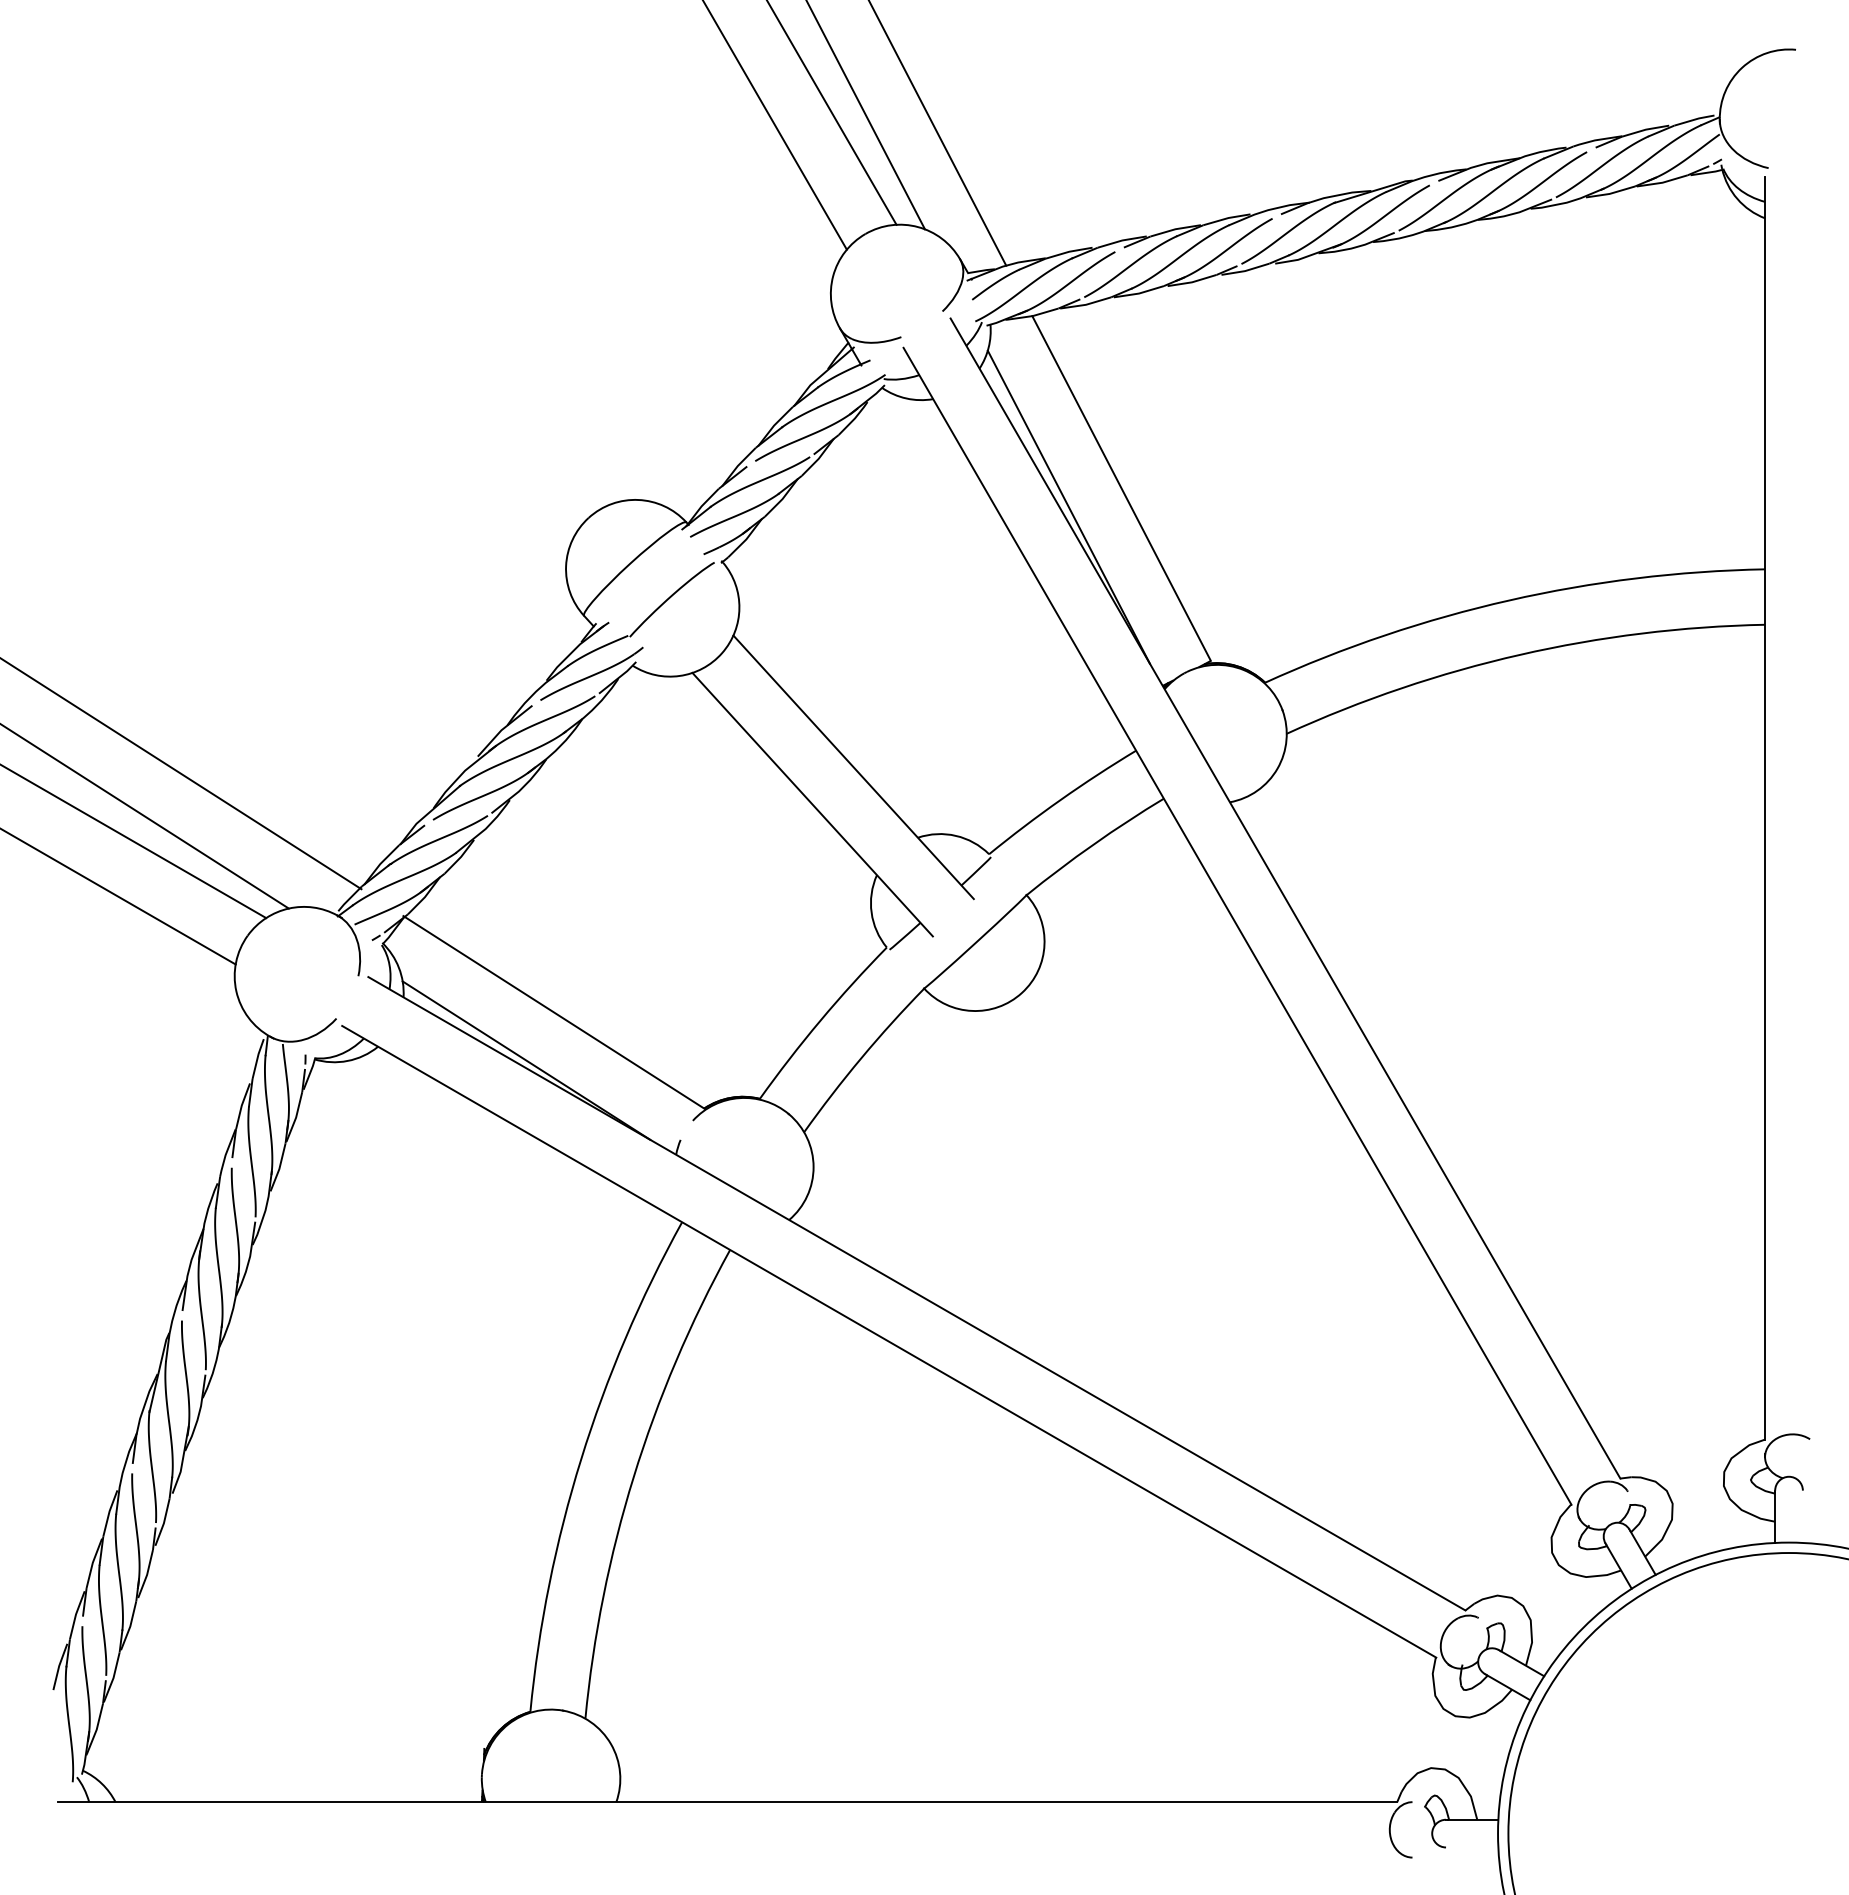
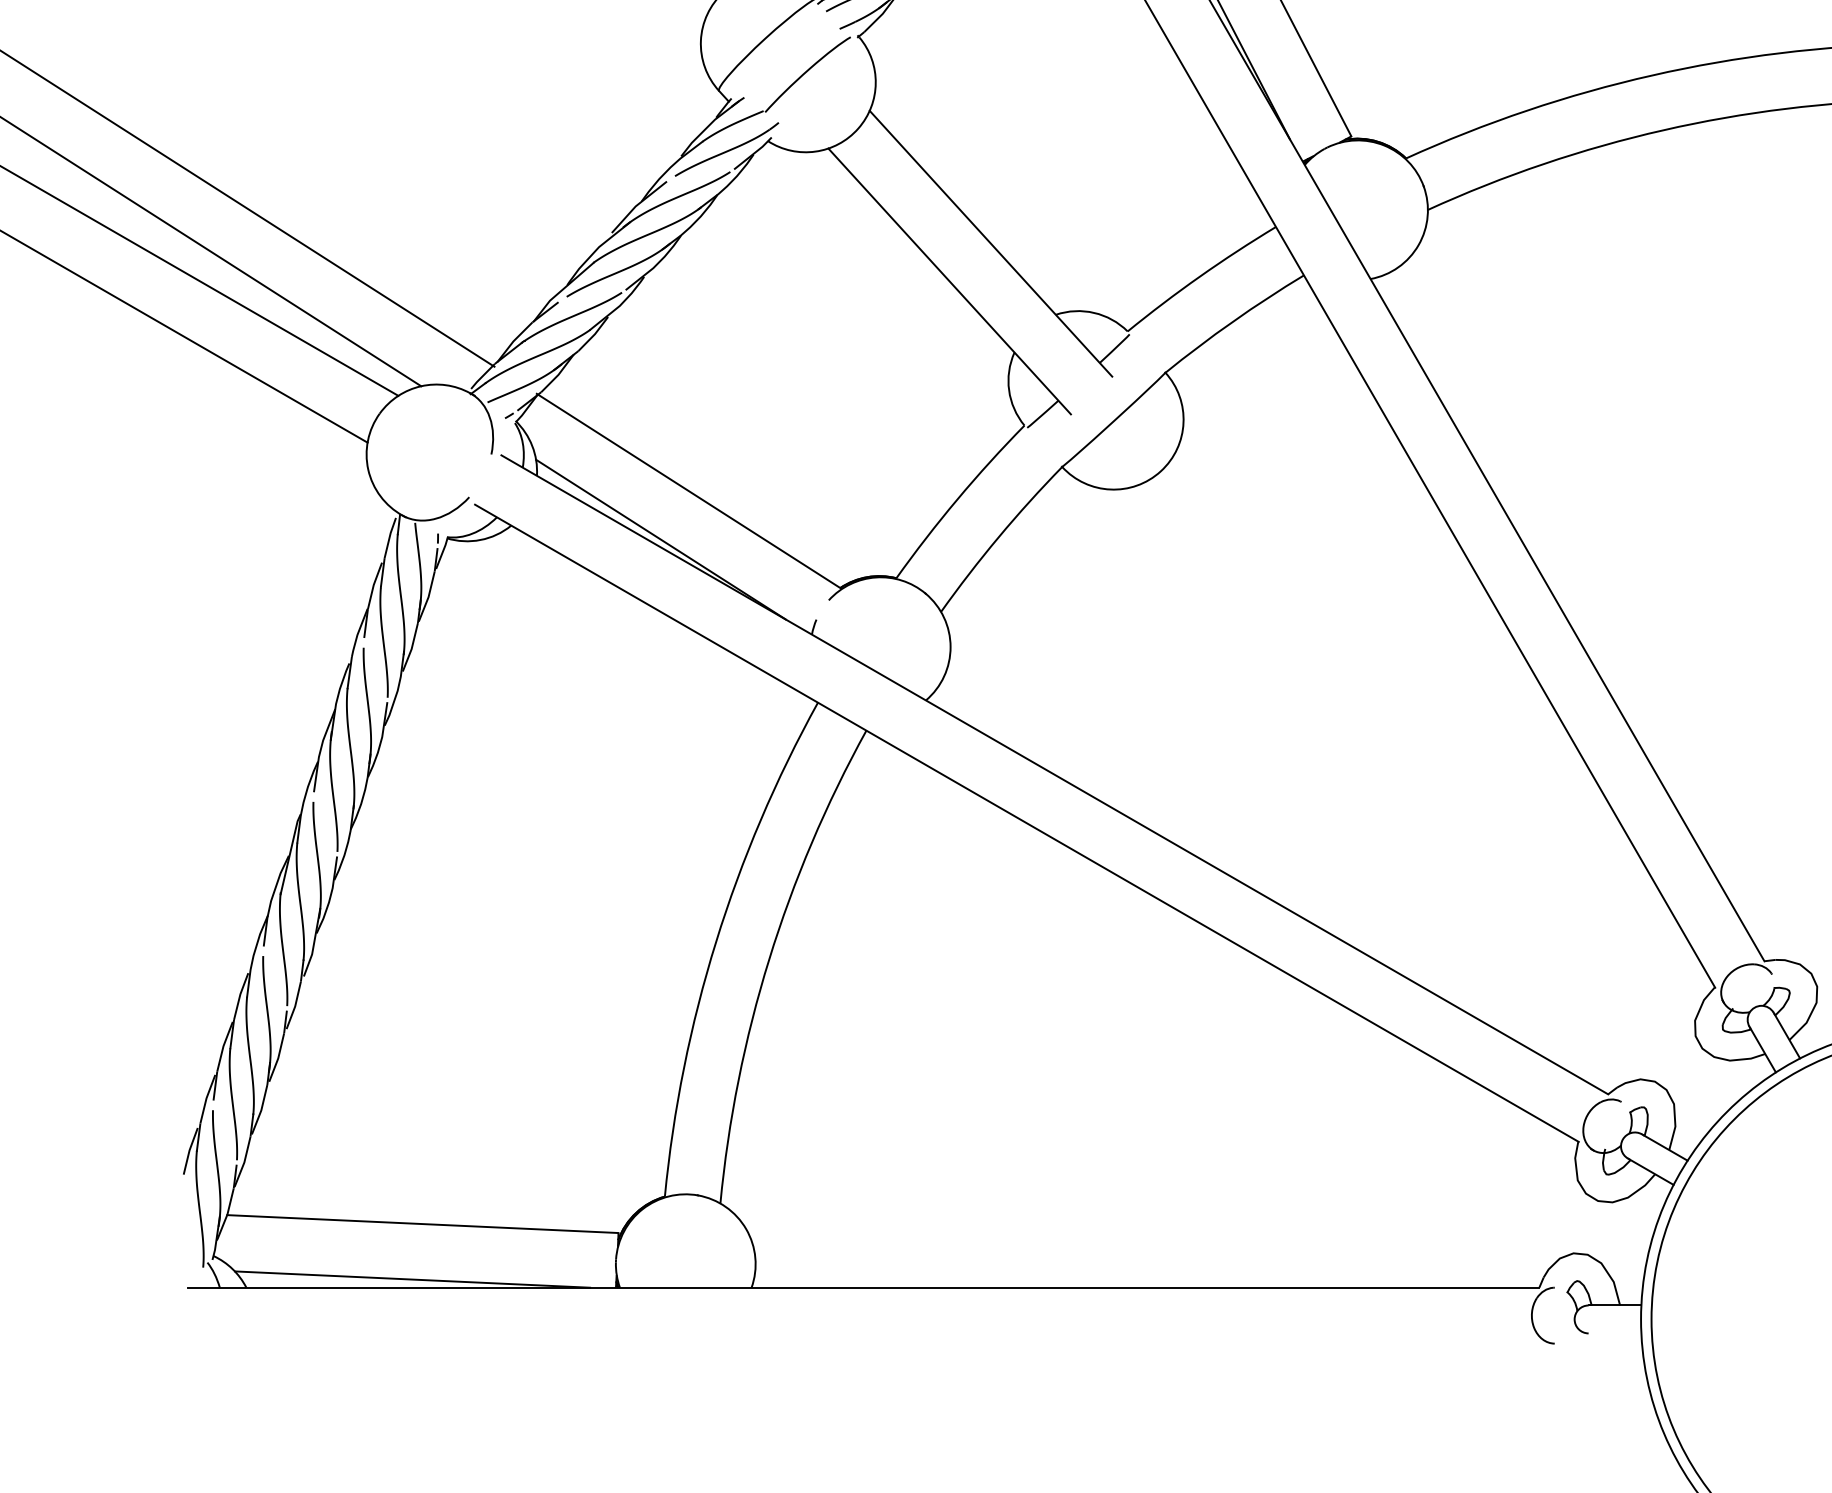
line: (290, 1738) -> (422, 1223), added
line: (280, 1794) -> (412, 1279), added

